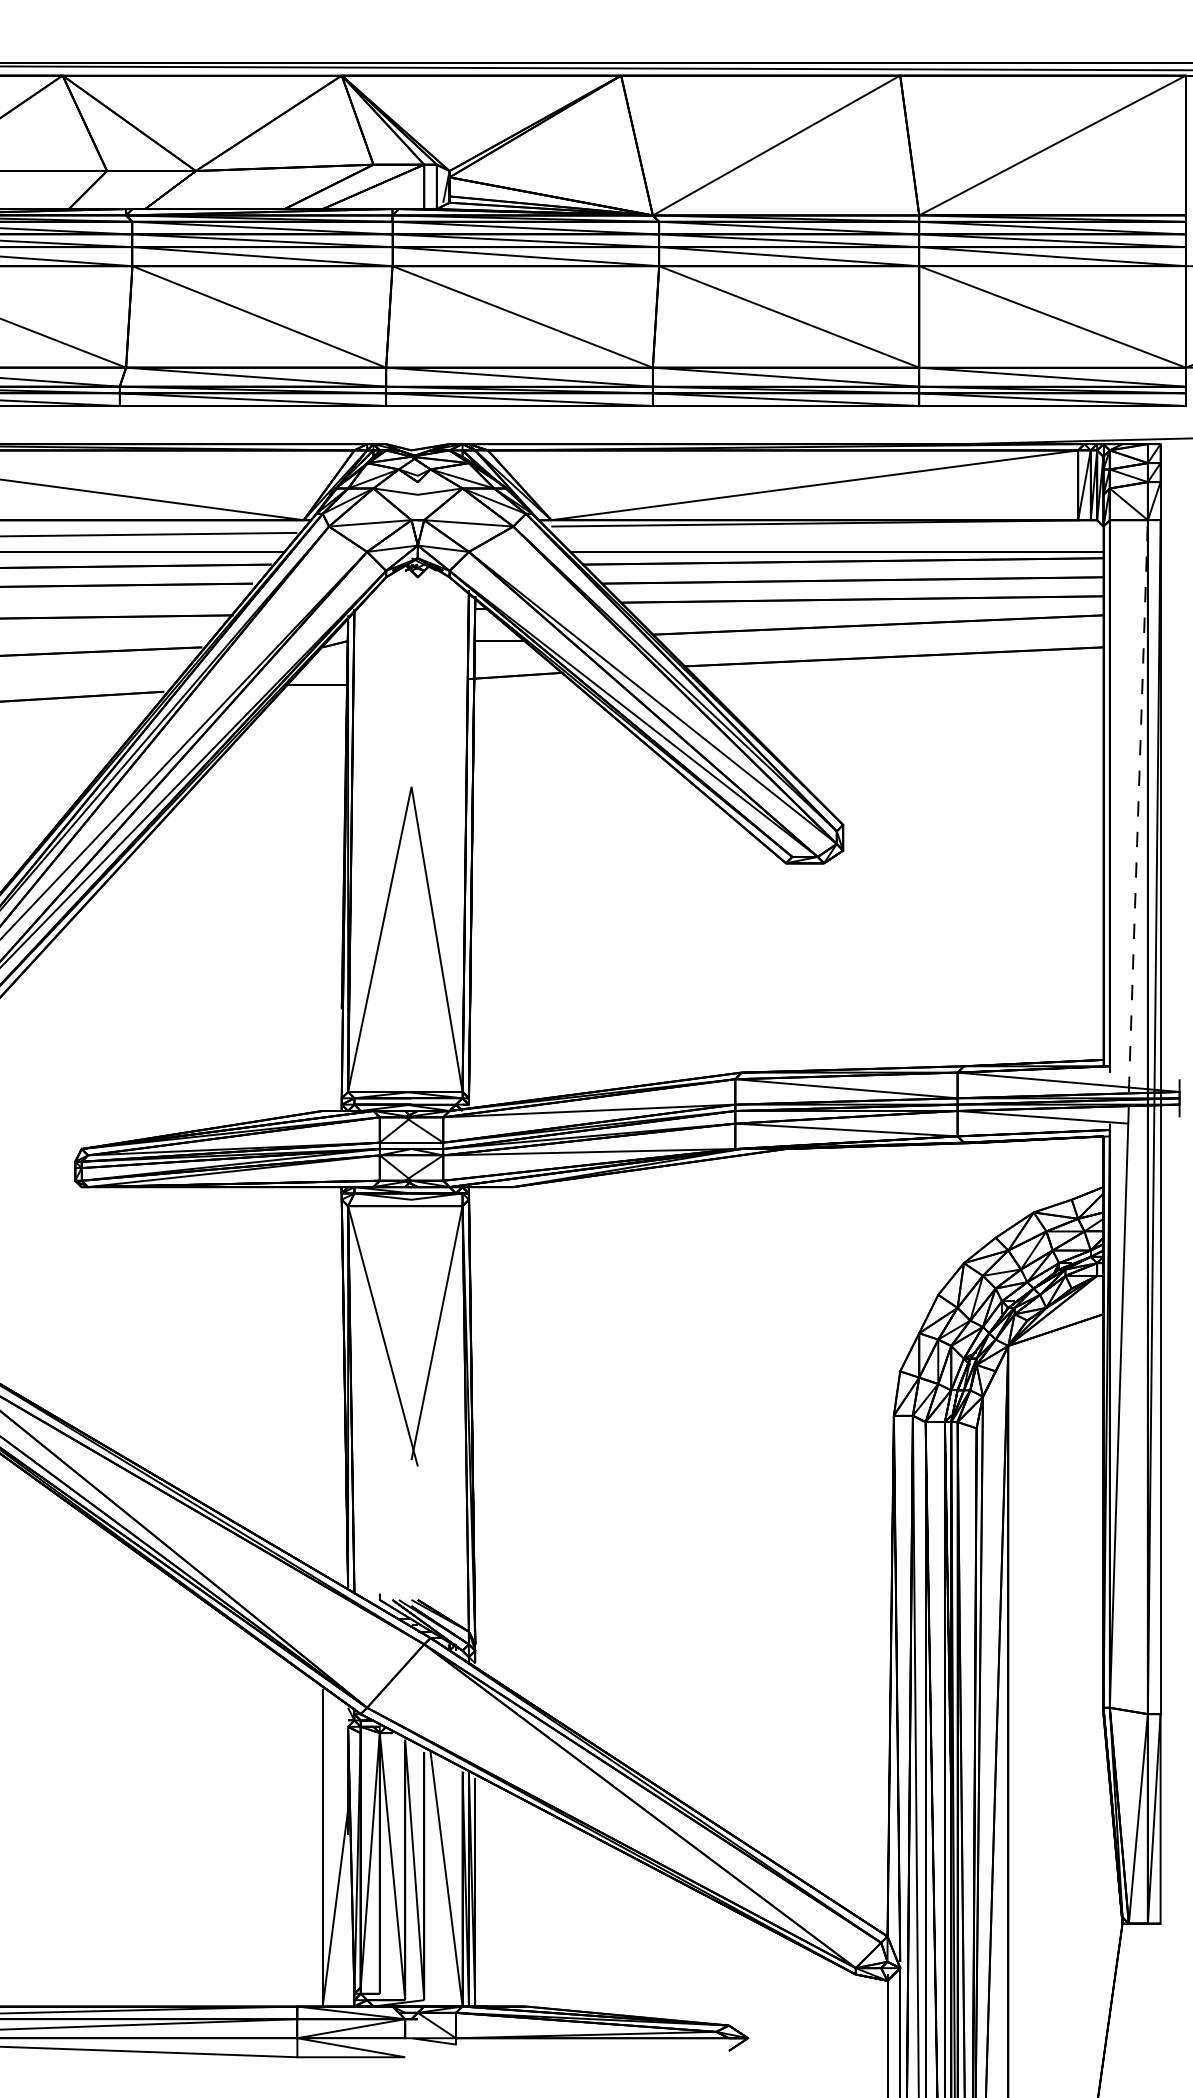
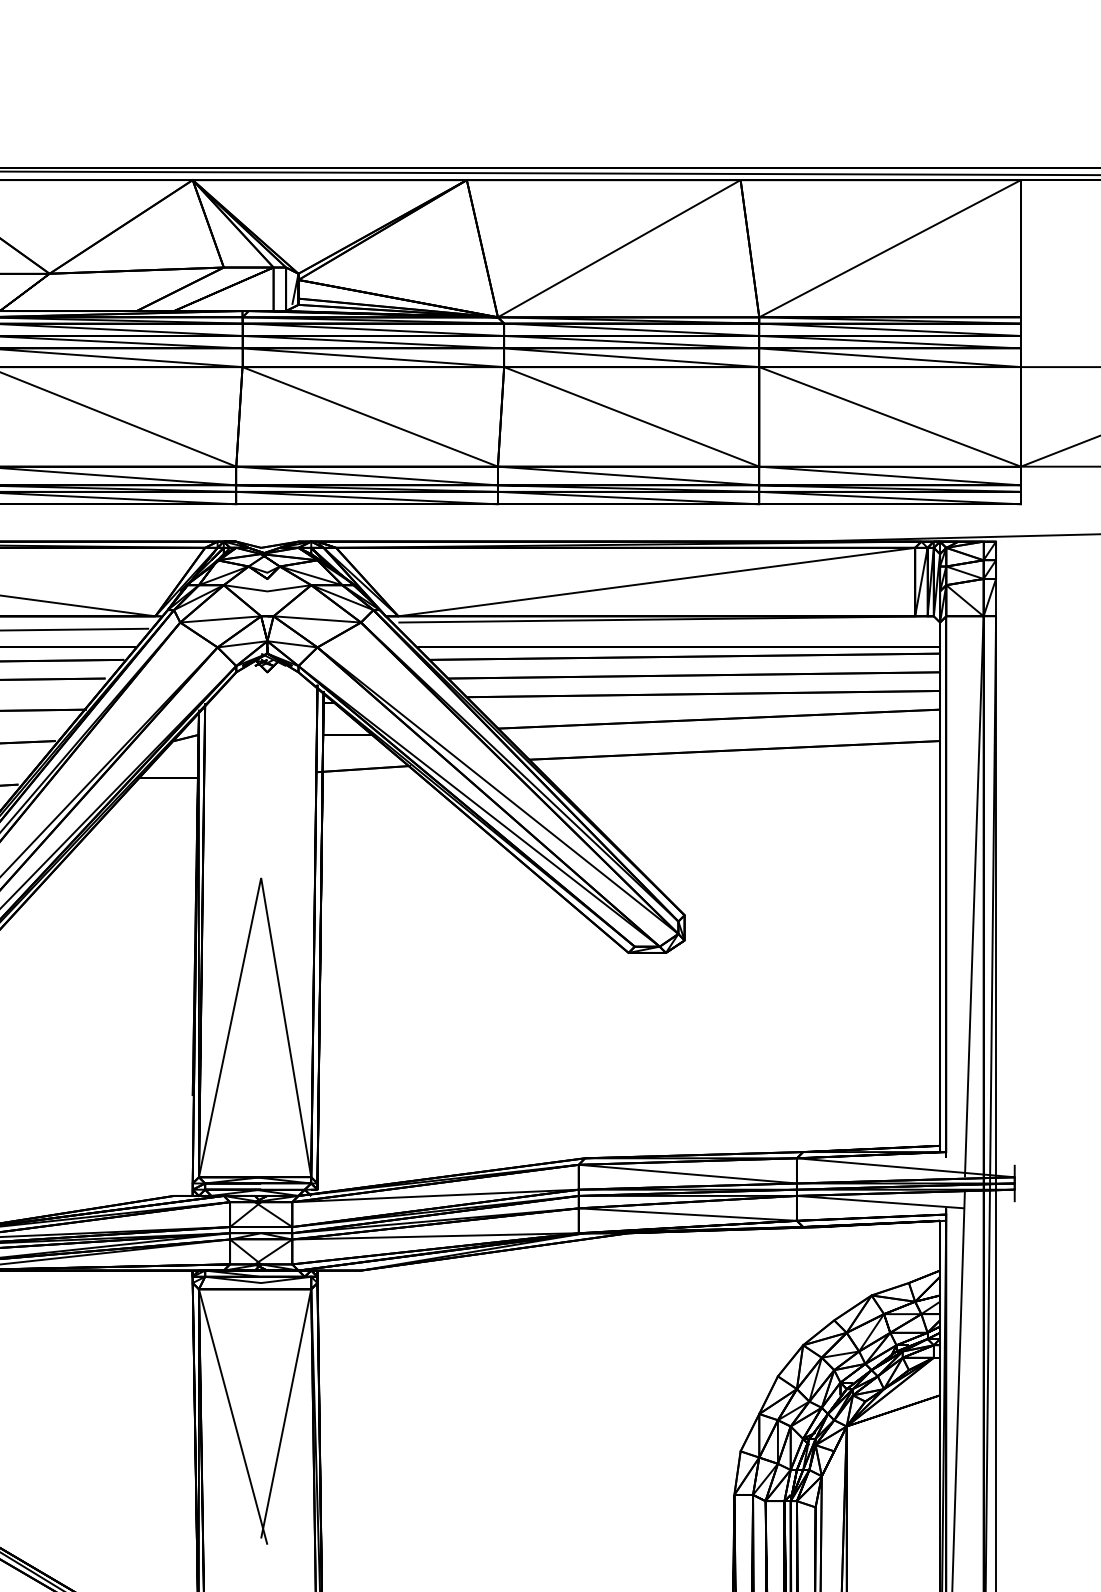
line: (1138, 805) -> (974, 896), dashed -> solid

